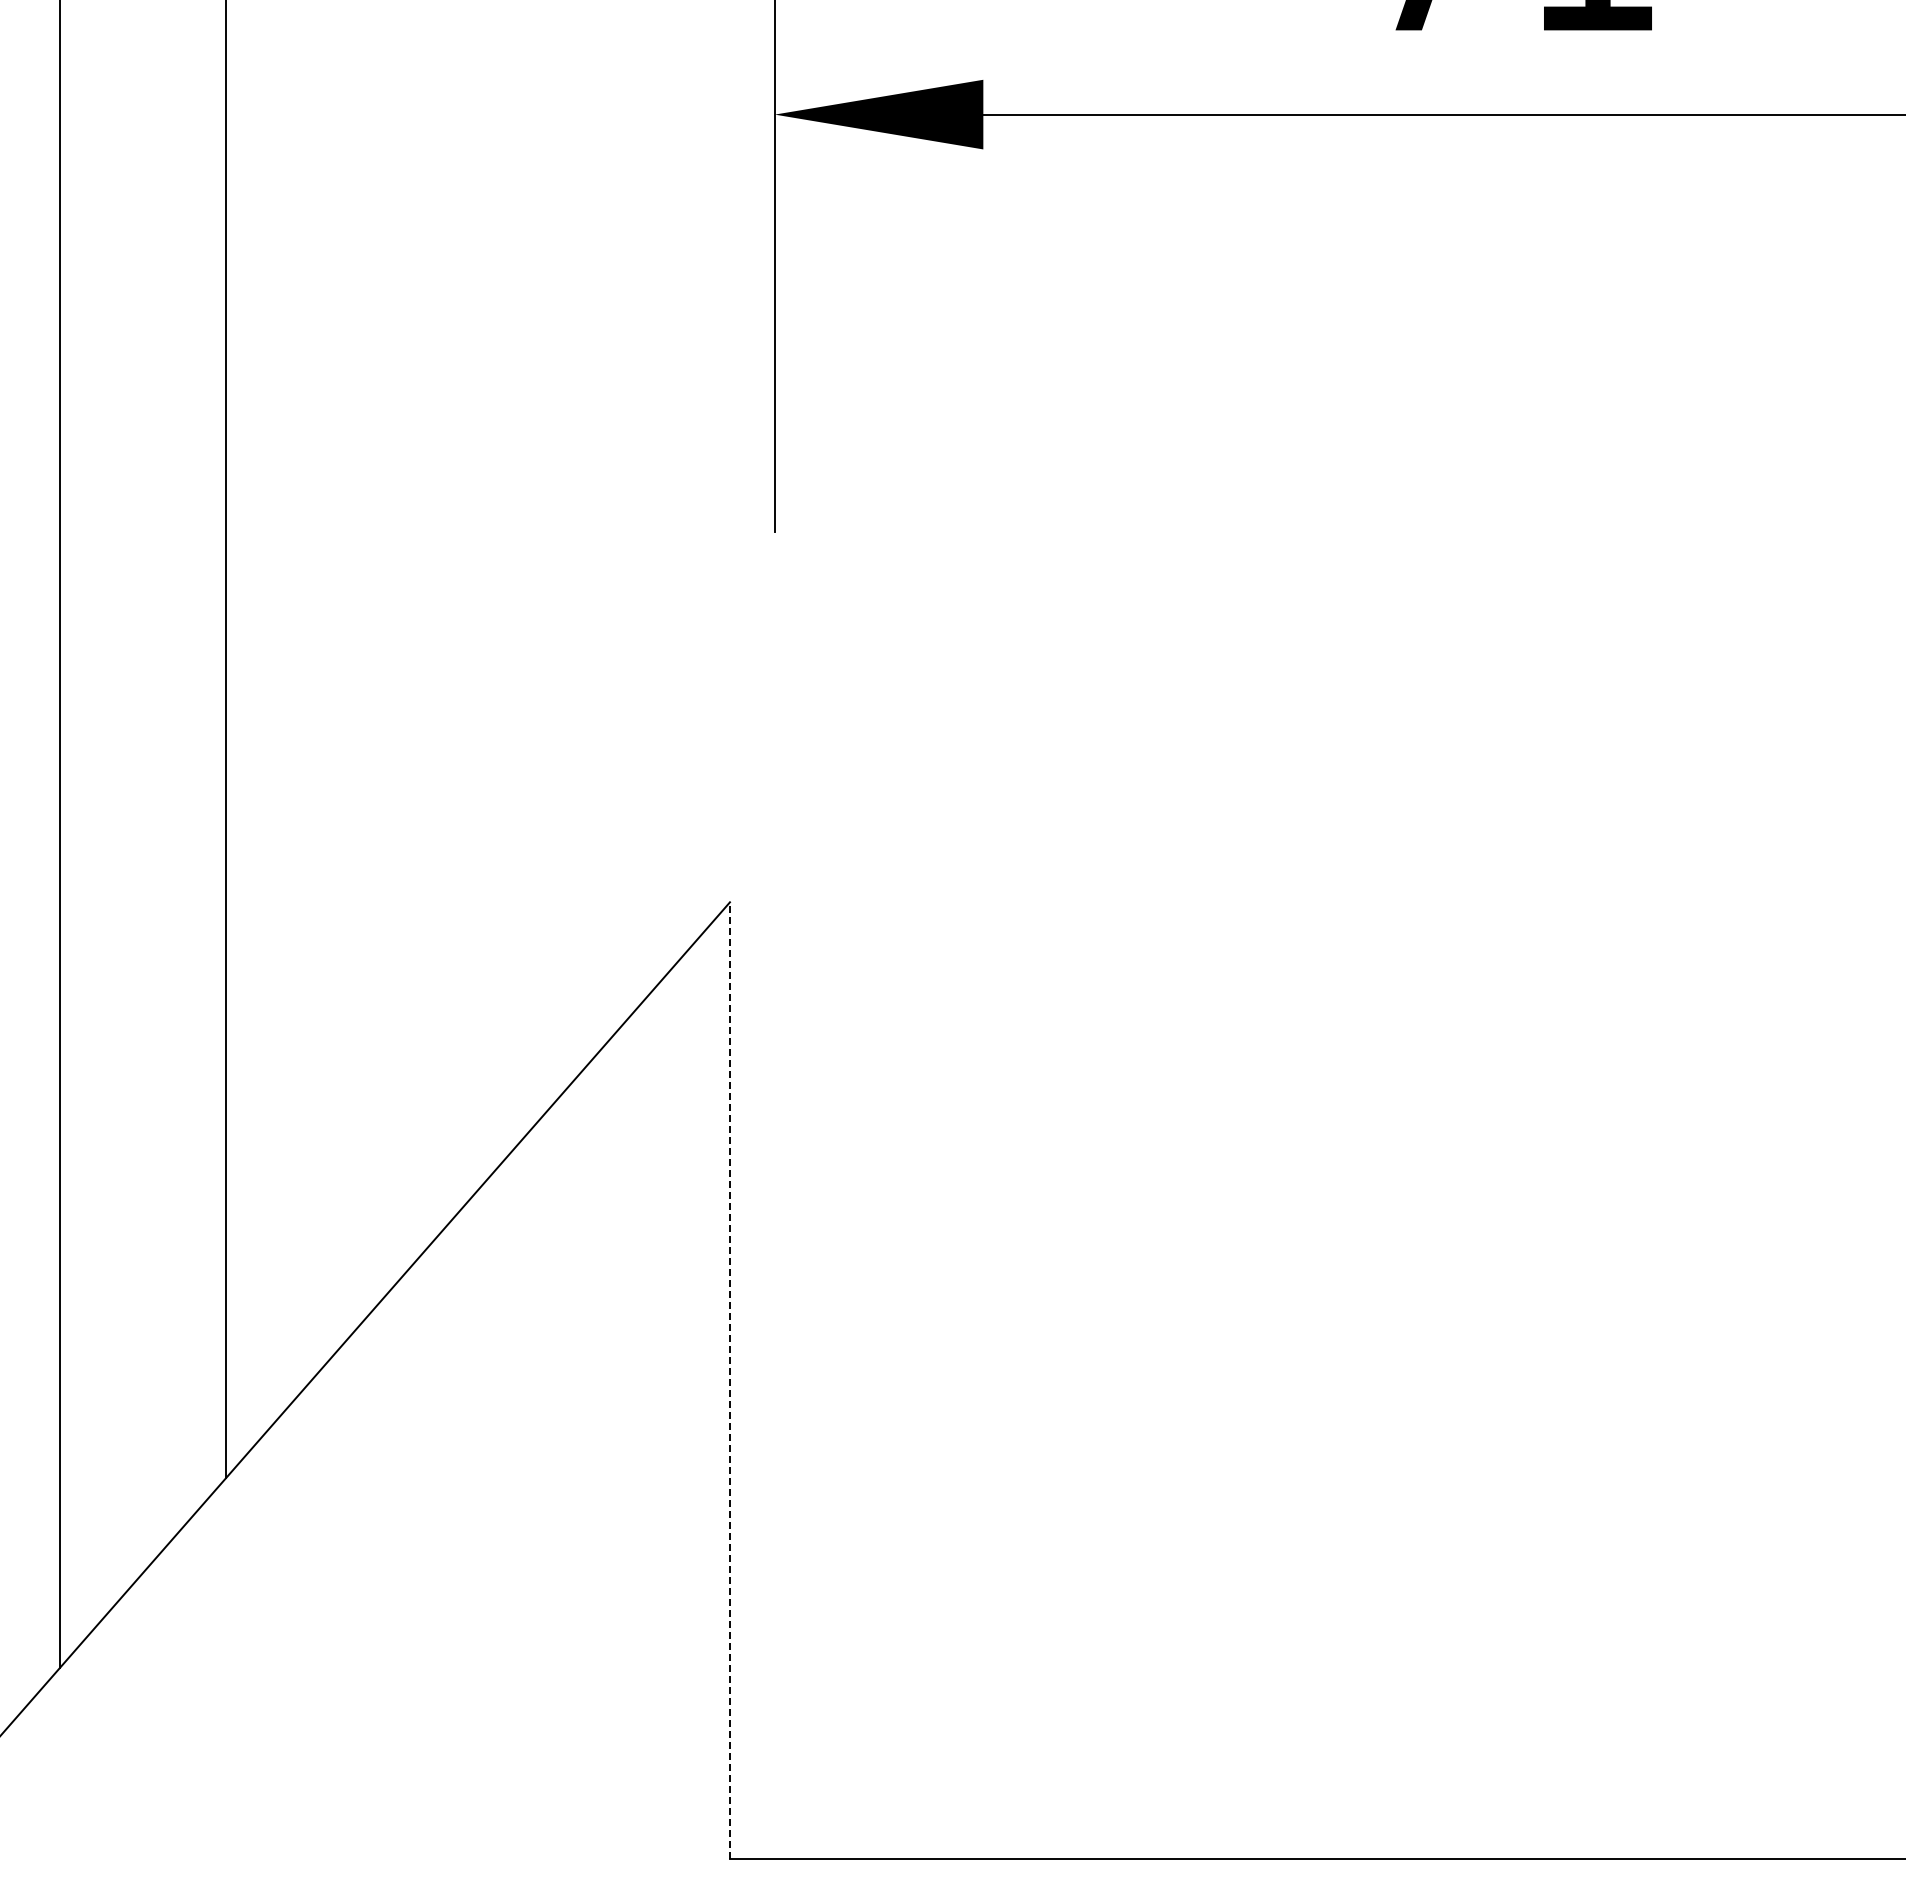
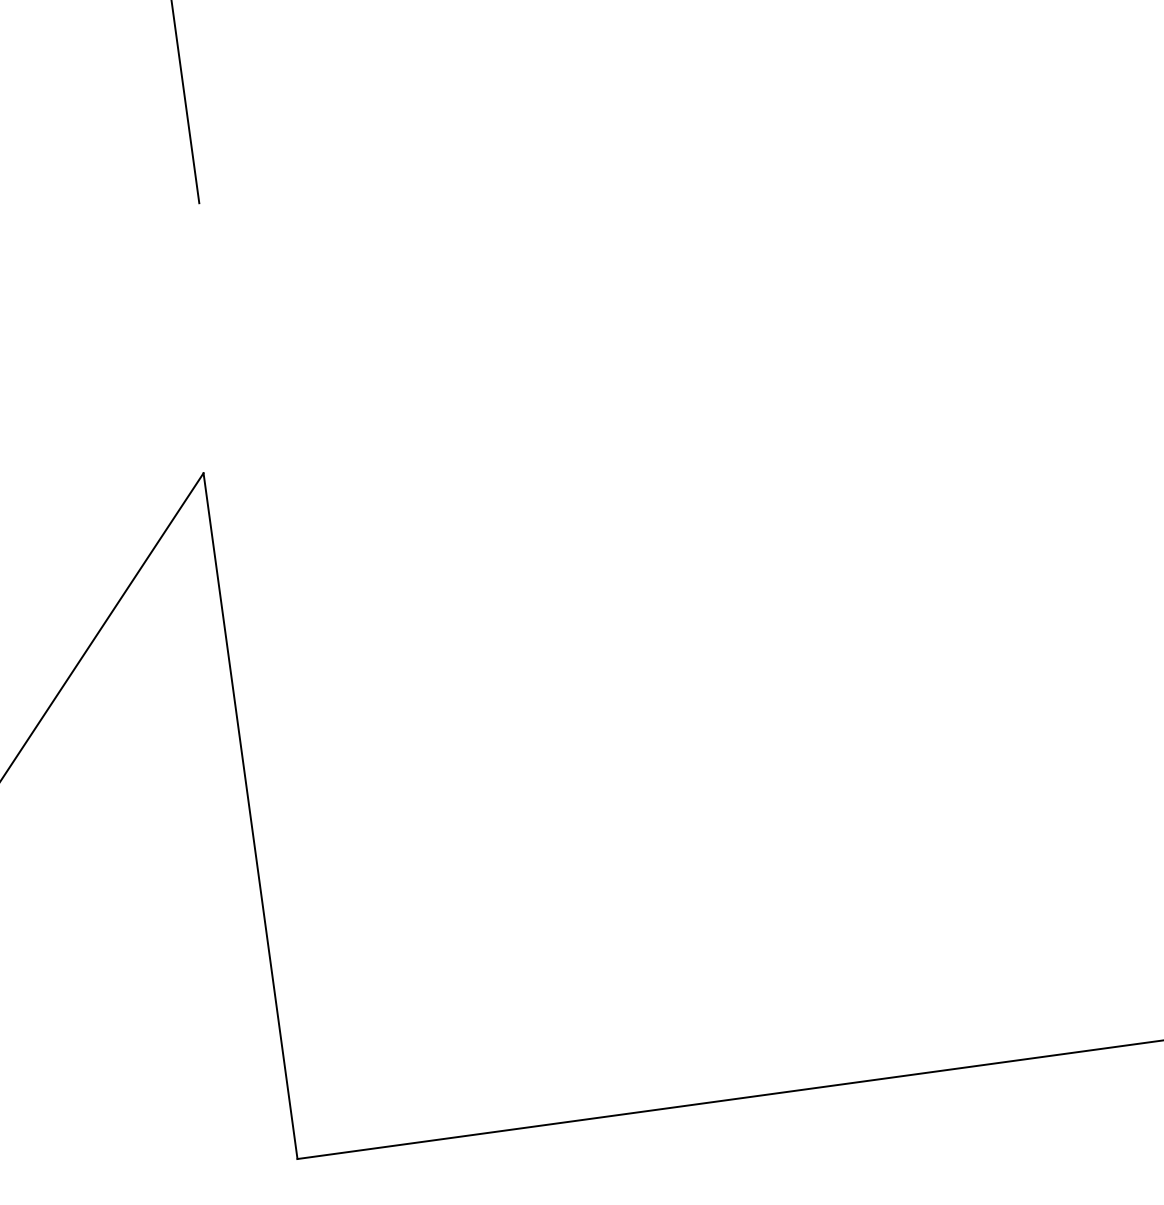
line: (729, 1380) -> (250, 816), dashed -> solid

